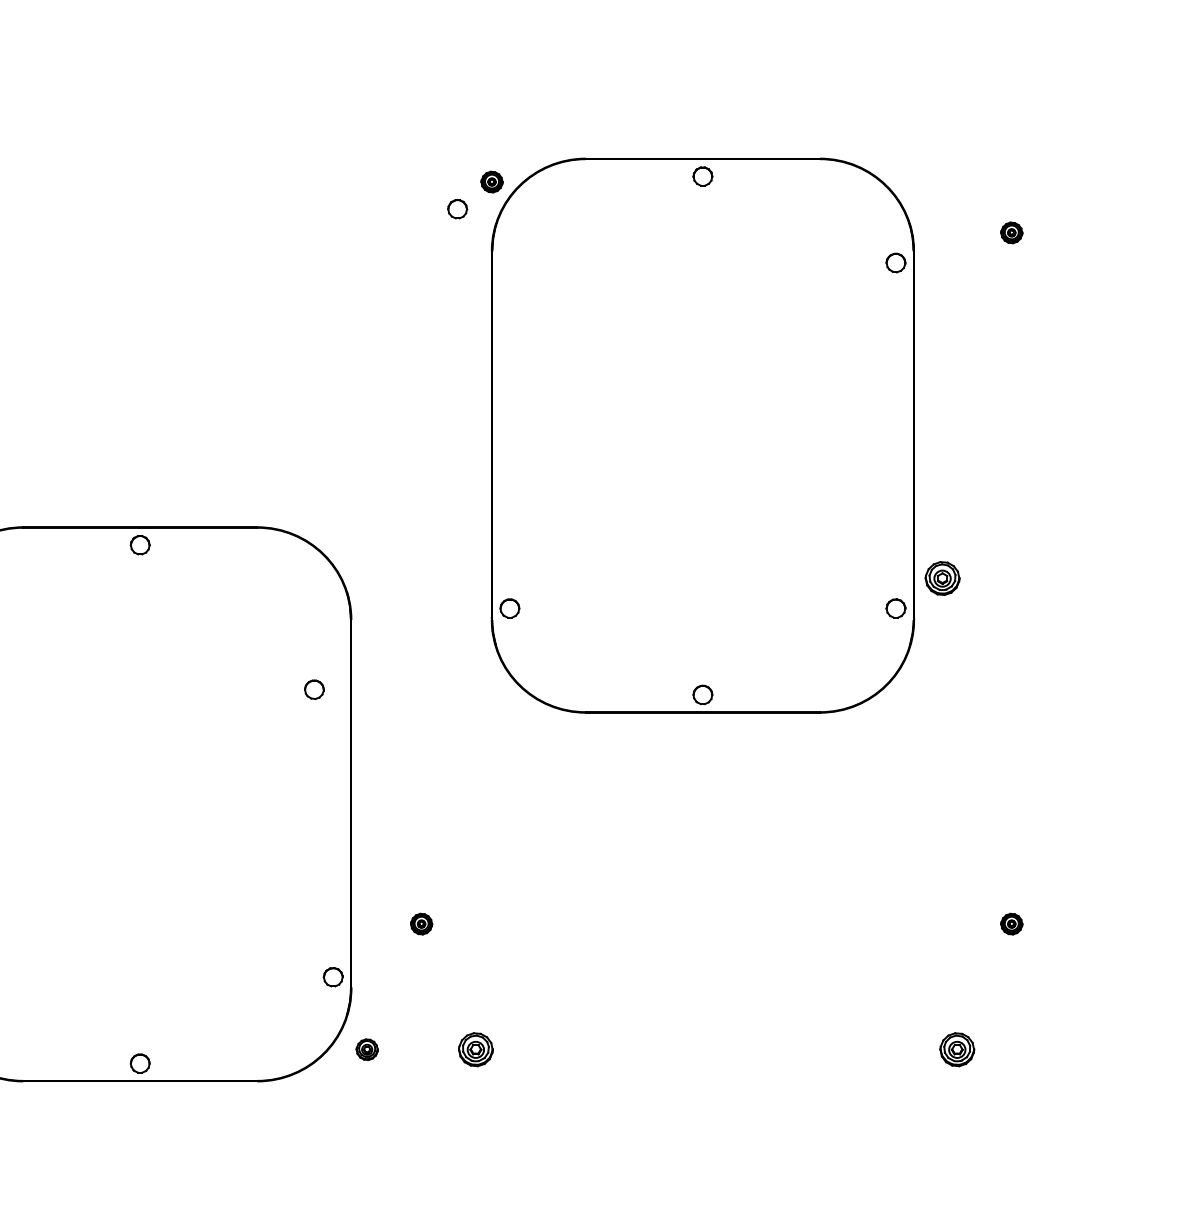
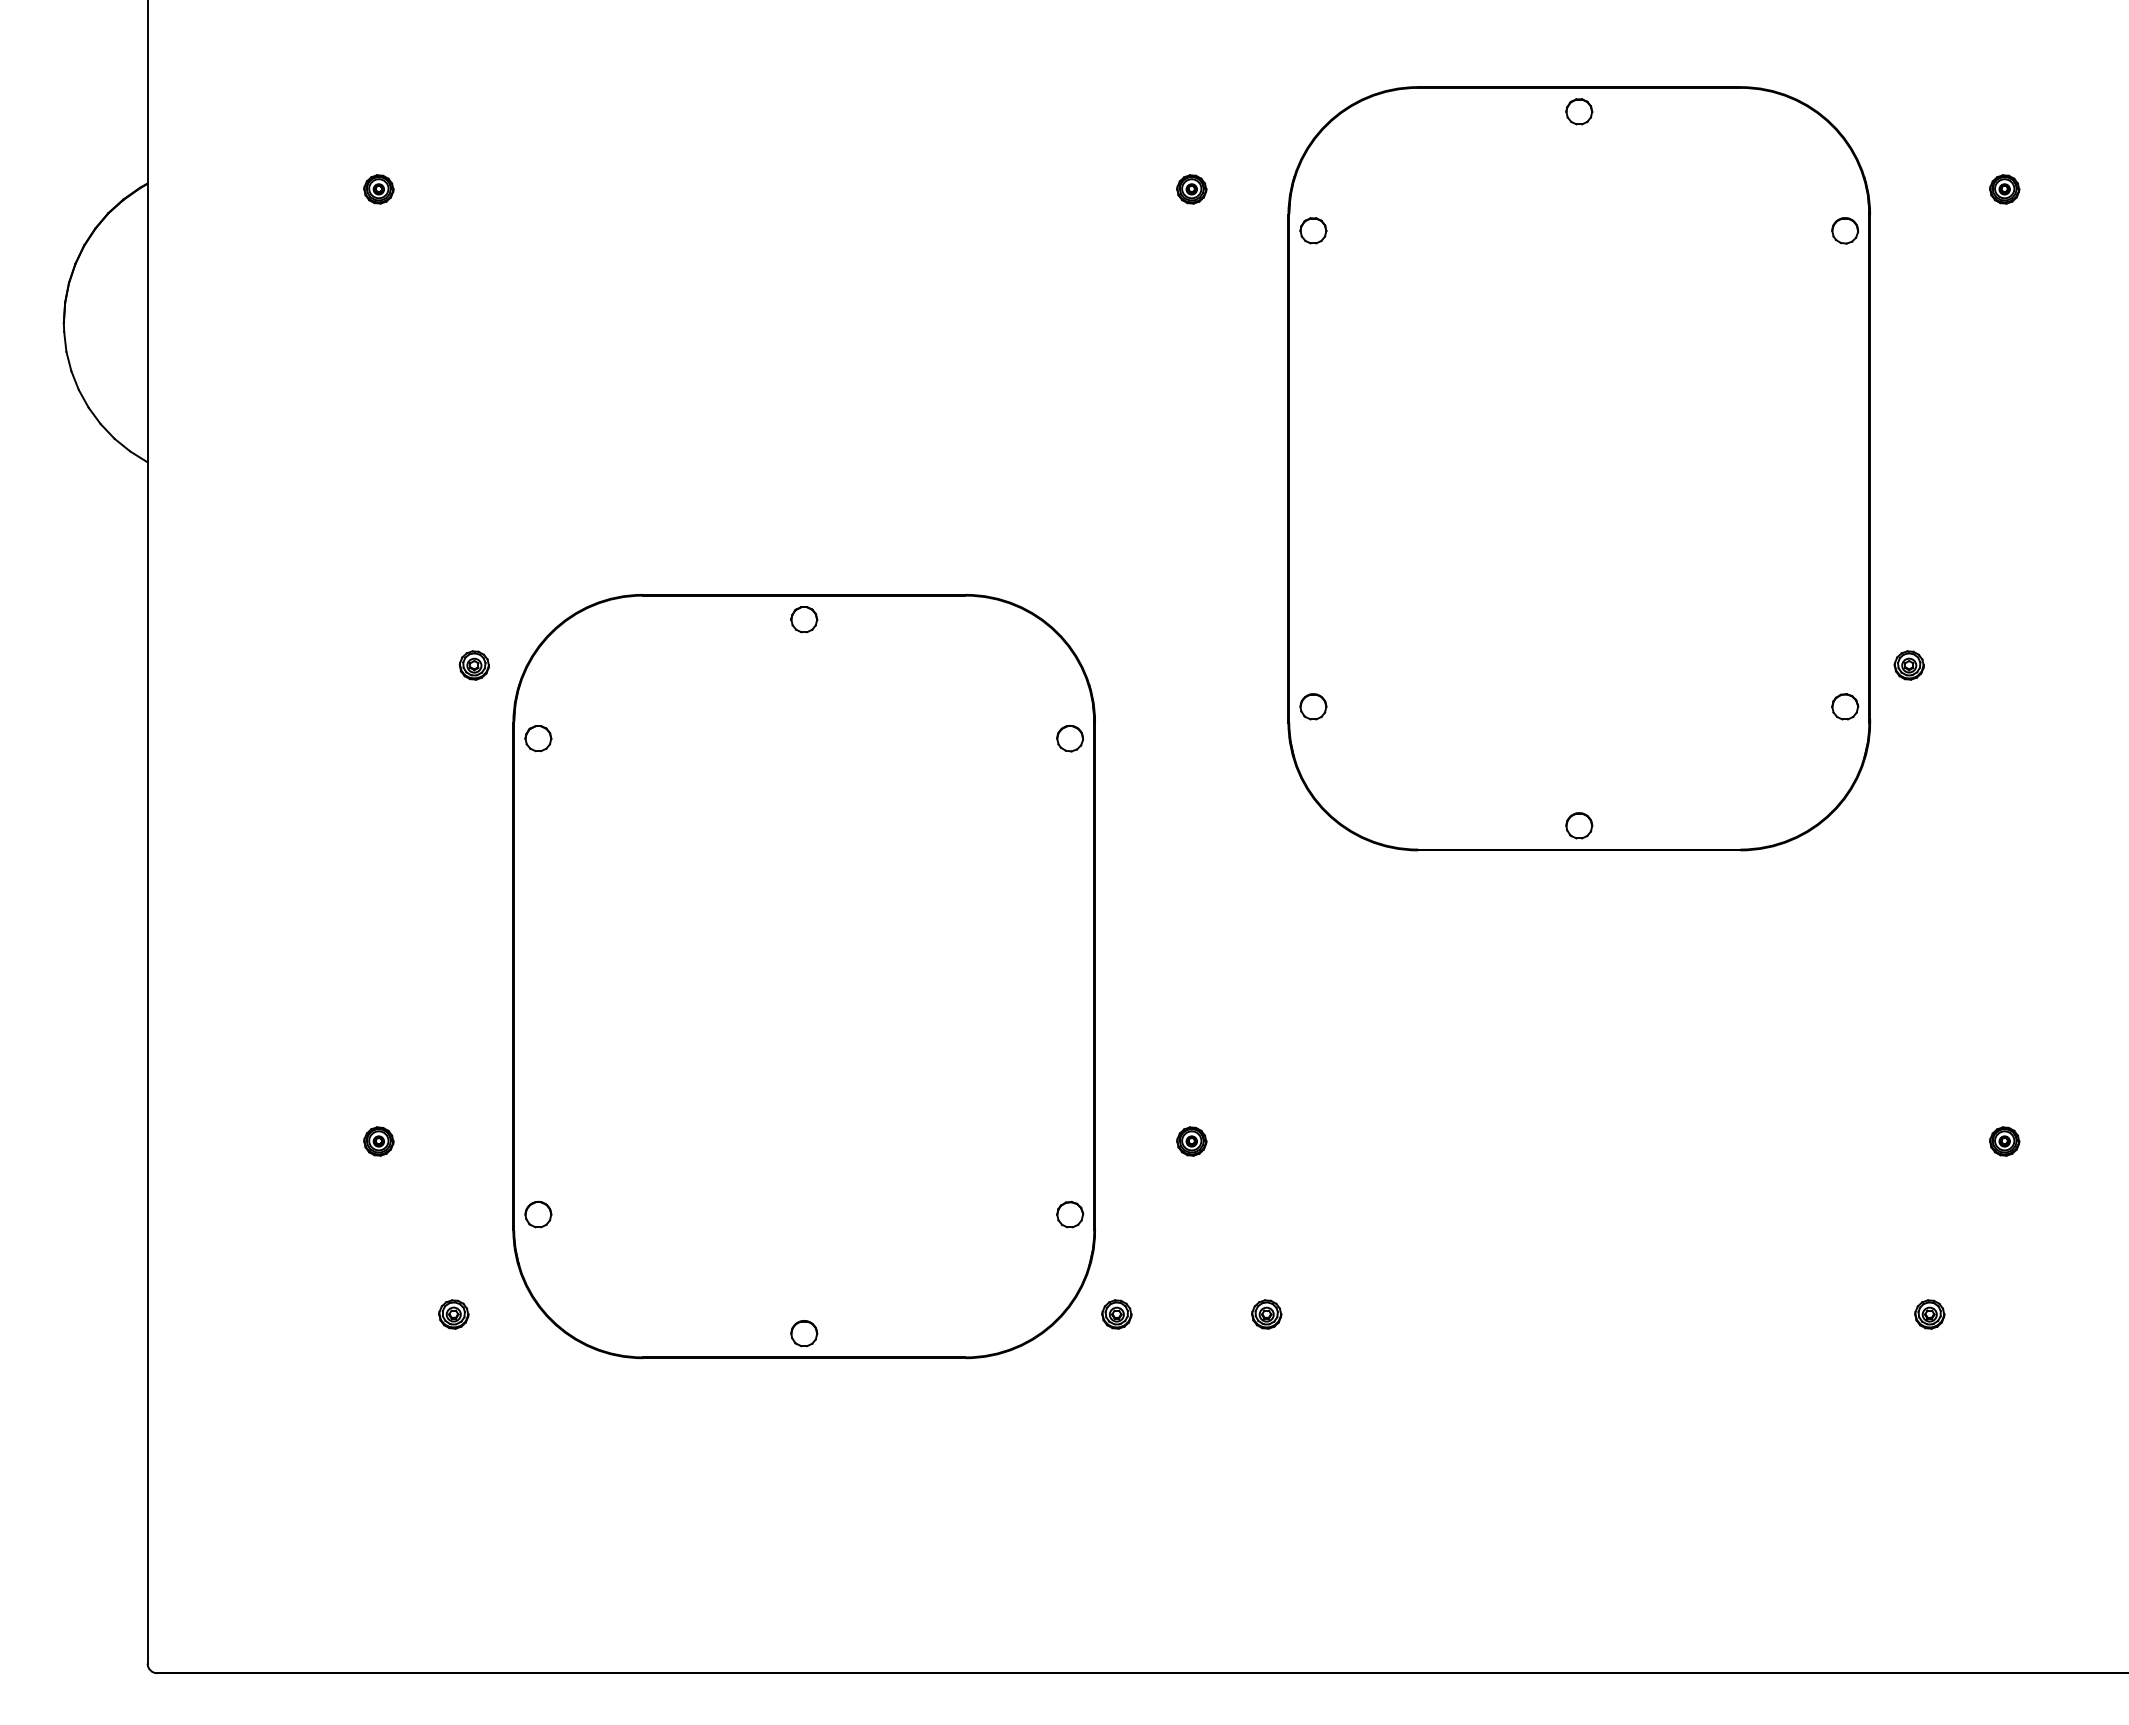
part: (491, 182) -> (1191, 189), moved
part: (457, 209) -> (1313, 230), moved
part: (941, 578) -> (1908, 665), size x0.62
part: (314, 689) -> (1070, 738), moved
part: (475, 1049) -> (1266, 1314), size x0.62
part: (957, 1049) -> (1929, 1314), size x0.62

